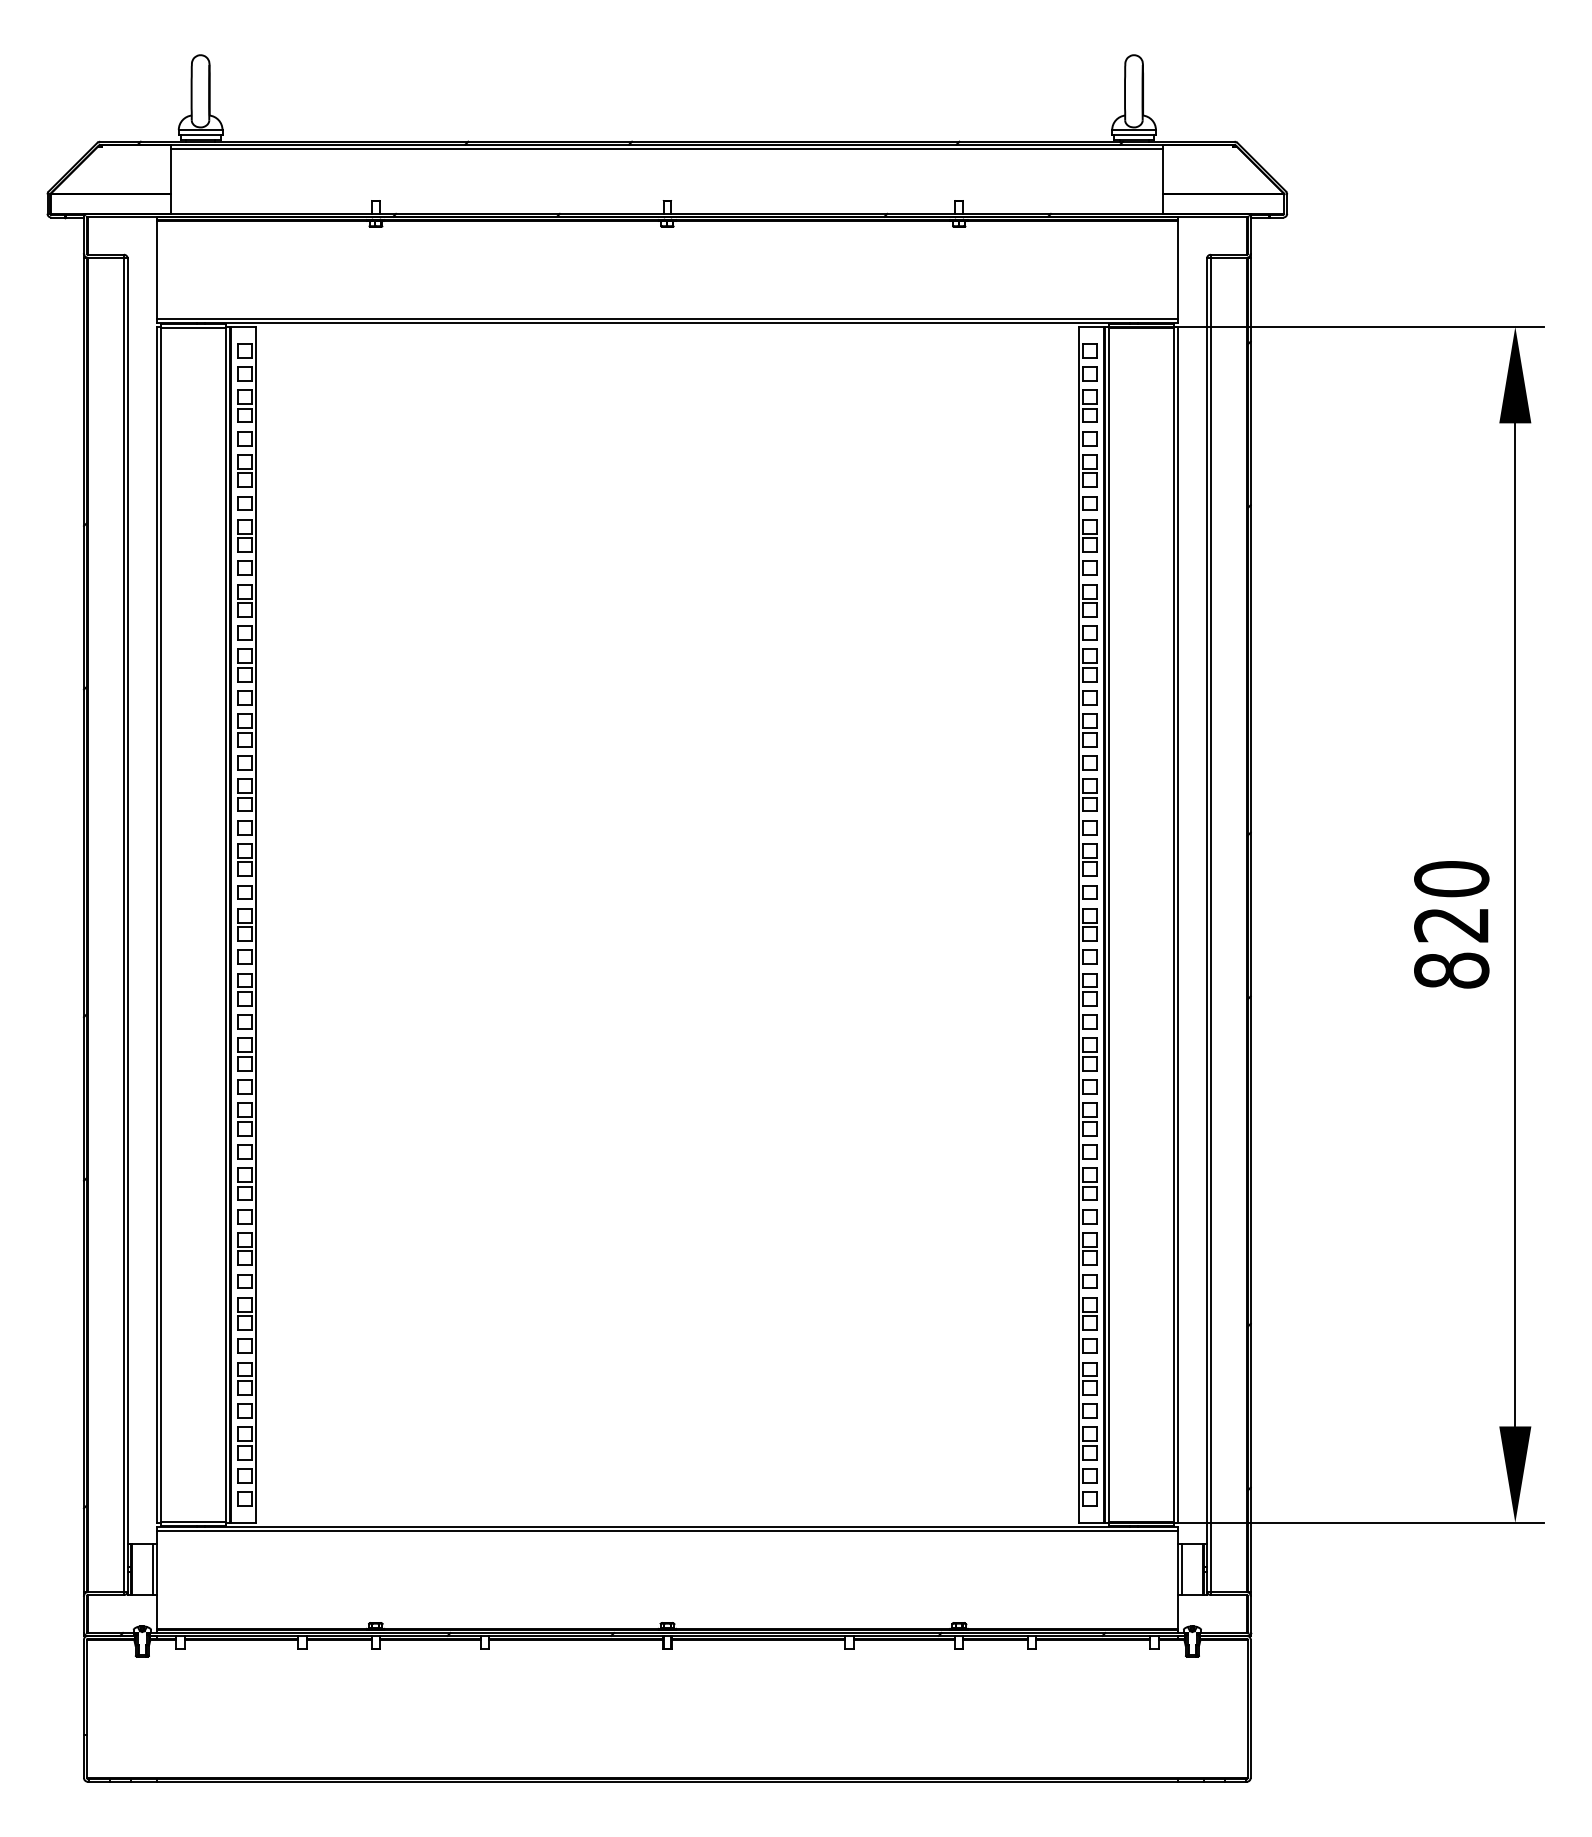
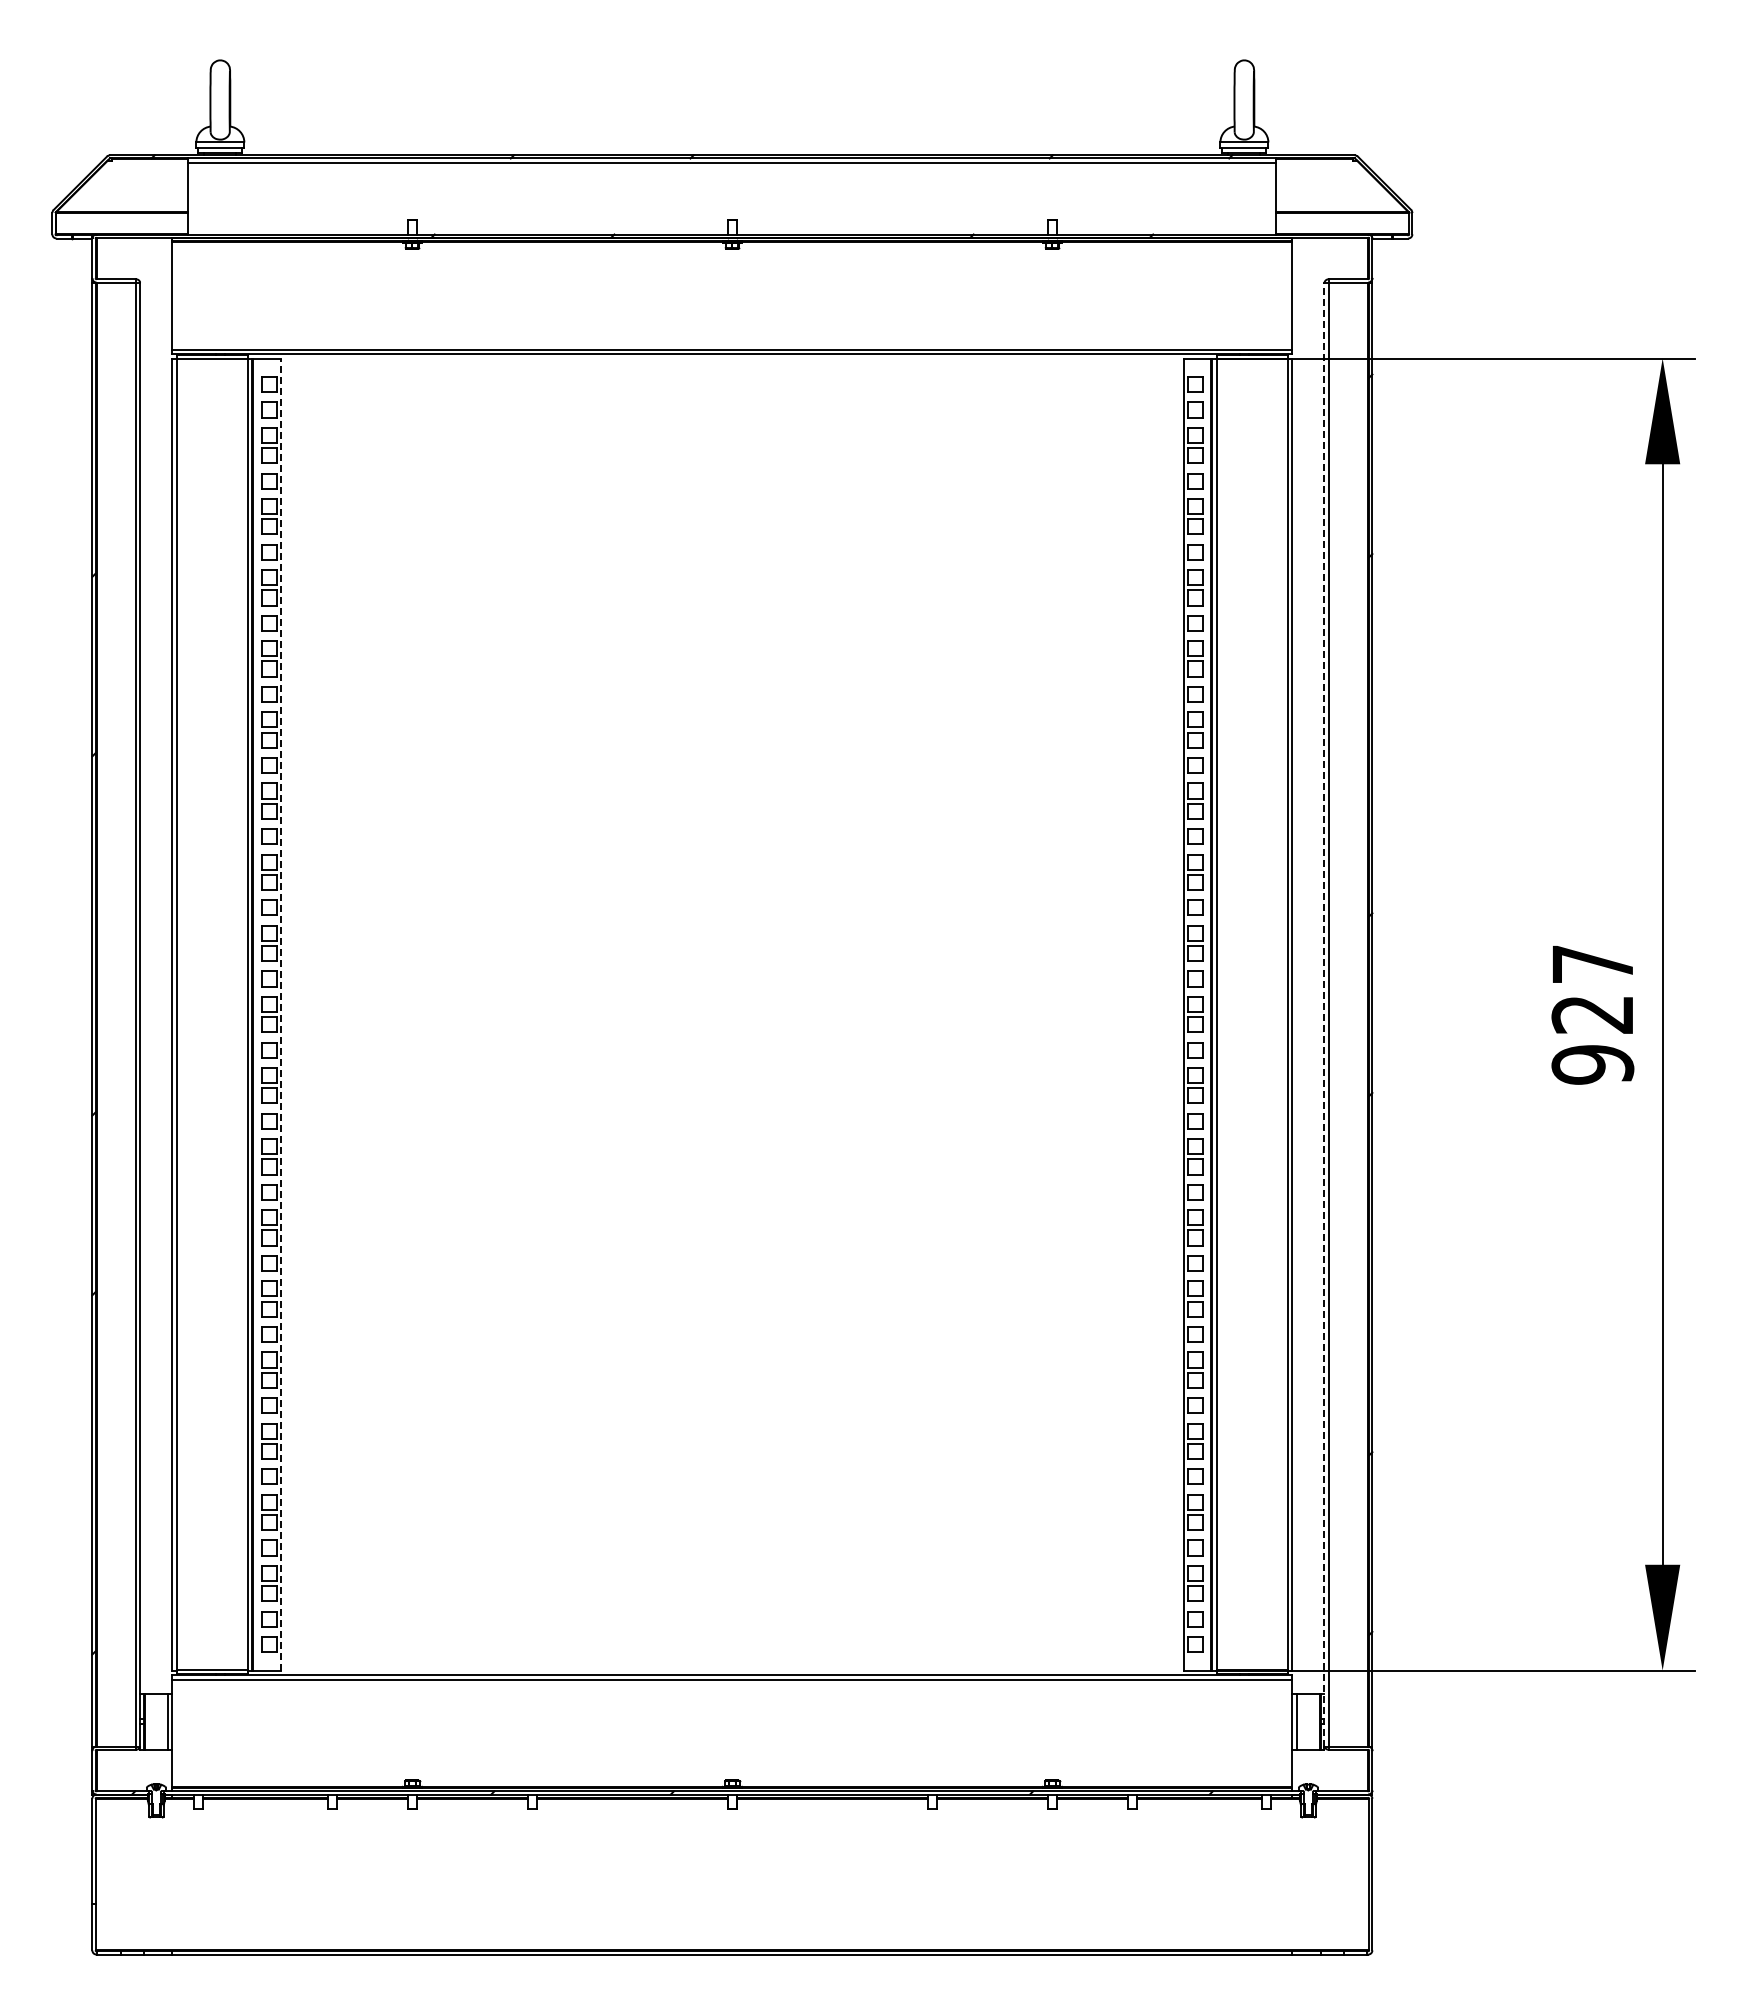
line: (256, 924) -> (281, 1014), solid -> dashed
line: (1207, 924) -> (1324, 1014), solid -> dashed
text: (1451, 924) -> (1592, 1014), 820 -> 927

